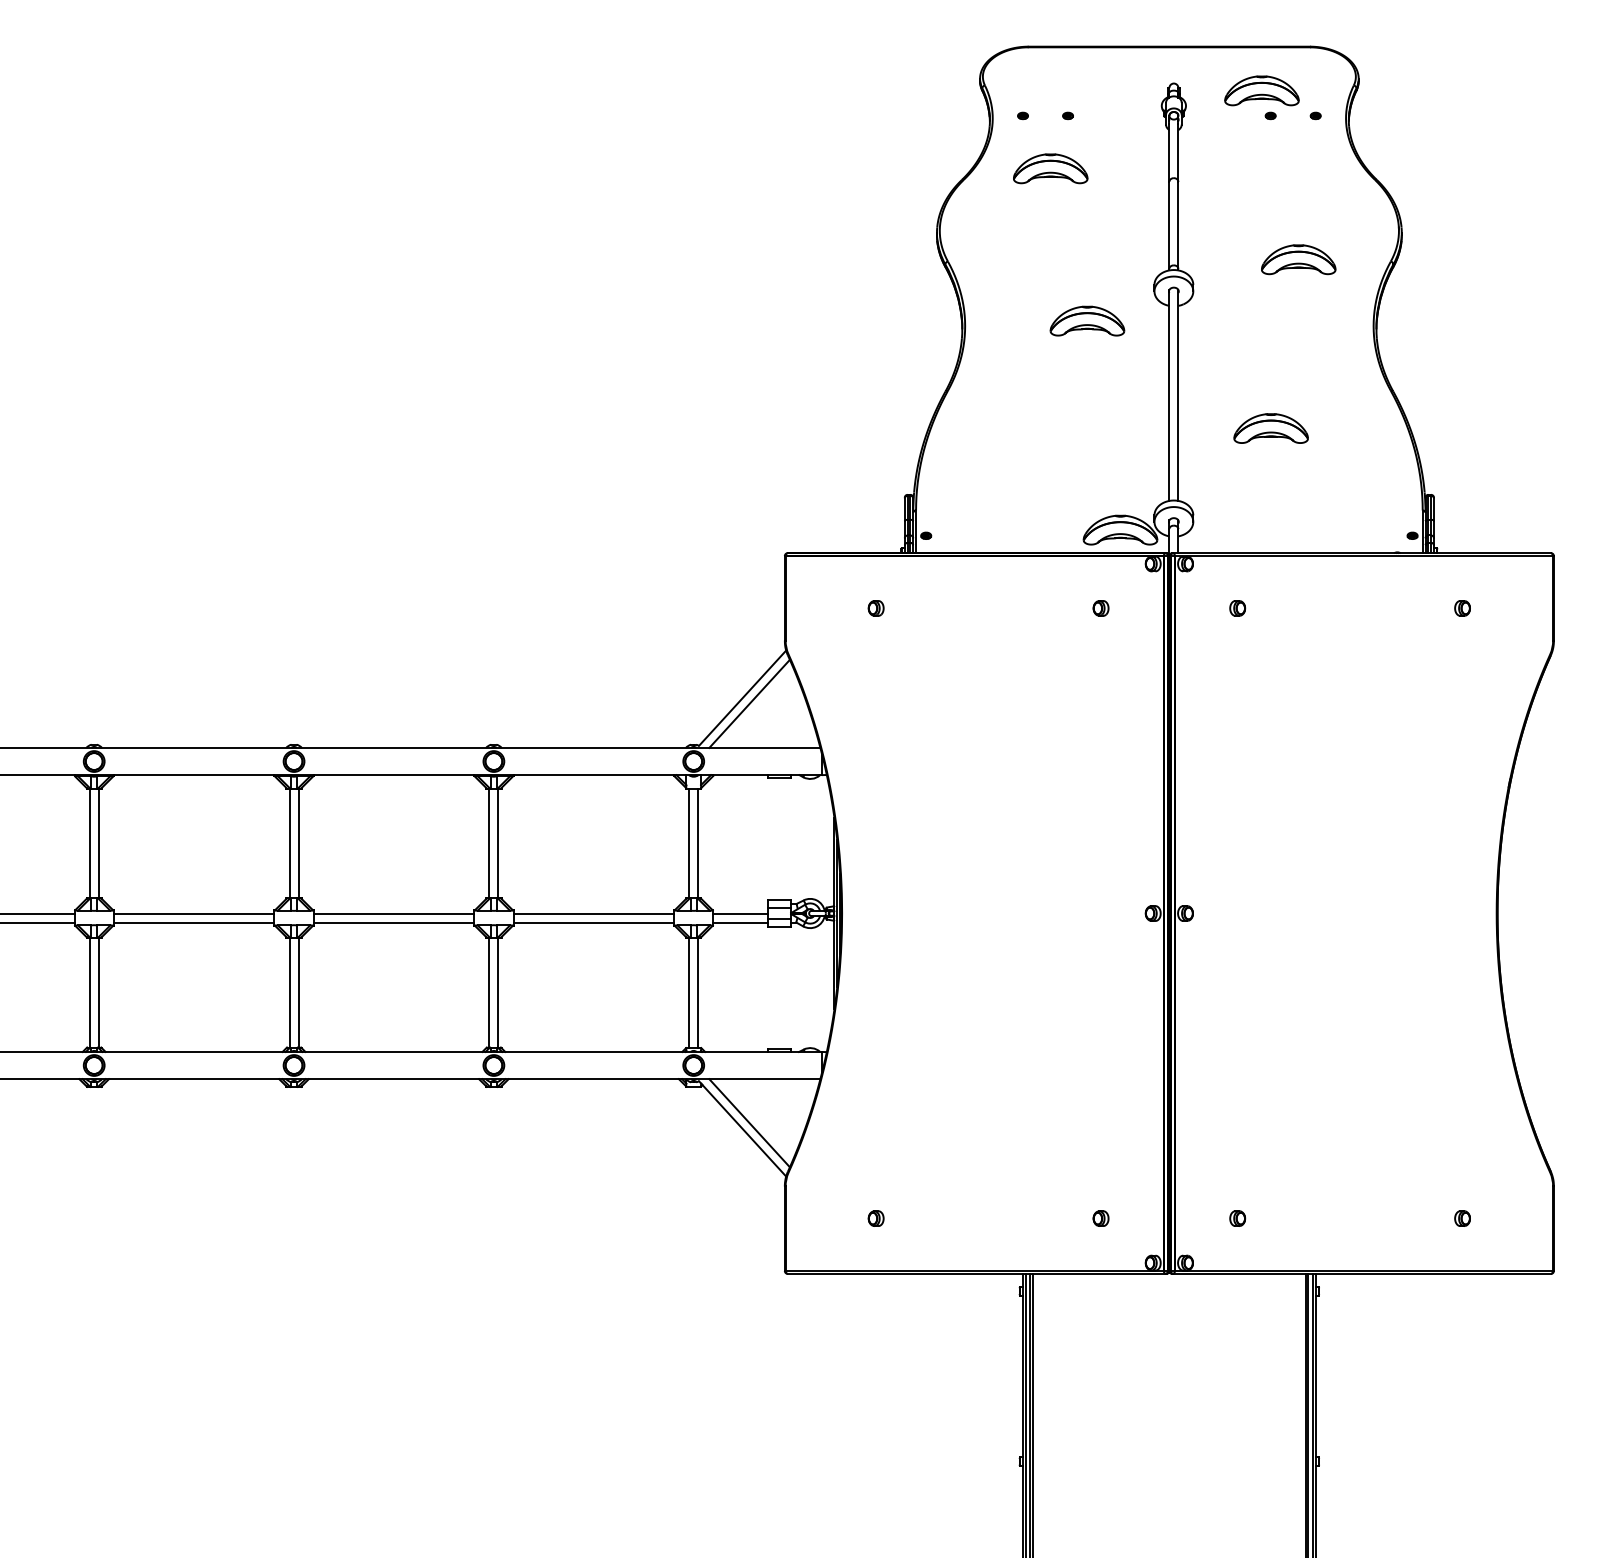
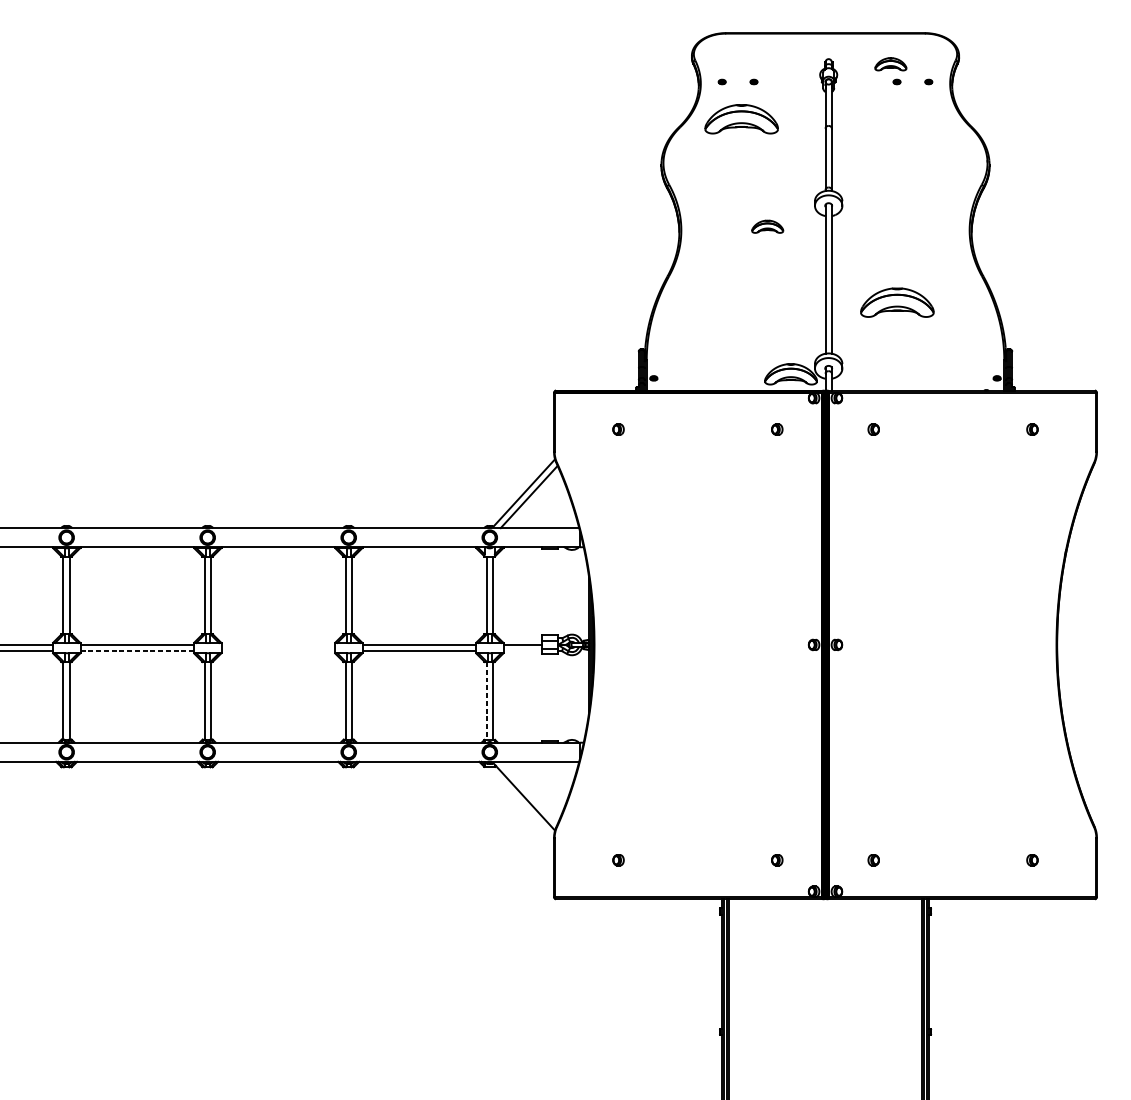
part: (1261, 90) -> (890, 64), size x0.6
part: (1050, 168) -> (741, 119), size x1.4
part: (1298, 259) -> (916, 183), removed
part: (1087, 320) -> (767, 226), size x0.6
part: (1270, 428) -> (896, 302), size x1.4
line: (393, 913) -> (277, 644), removed
line: (194, 922) -> (137, 651), solid -> dashed
line: (393, 922) -> (277, 651), removed
line: (740, 922) -> (522, 651), removed
line: (689, 992) -> (486, 700), solid -> dashed
line: (749, 1123) -> (529, 793), removed

